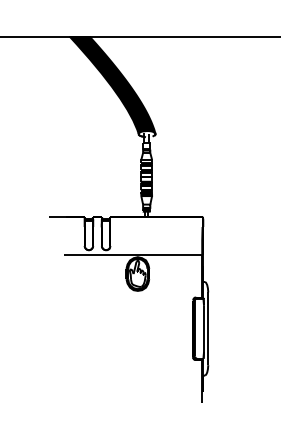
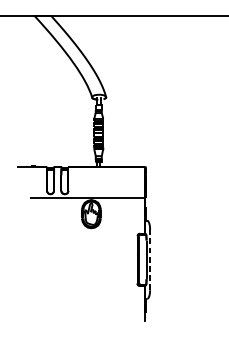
fill: (112, 85) -> (70, 56), removed
line: (208, 328) -> (150, 259), solid -> dashed

